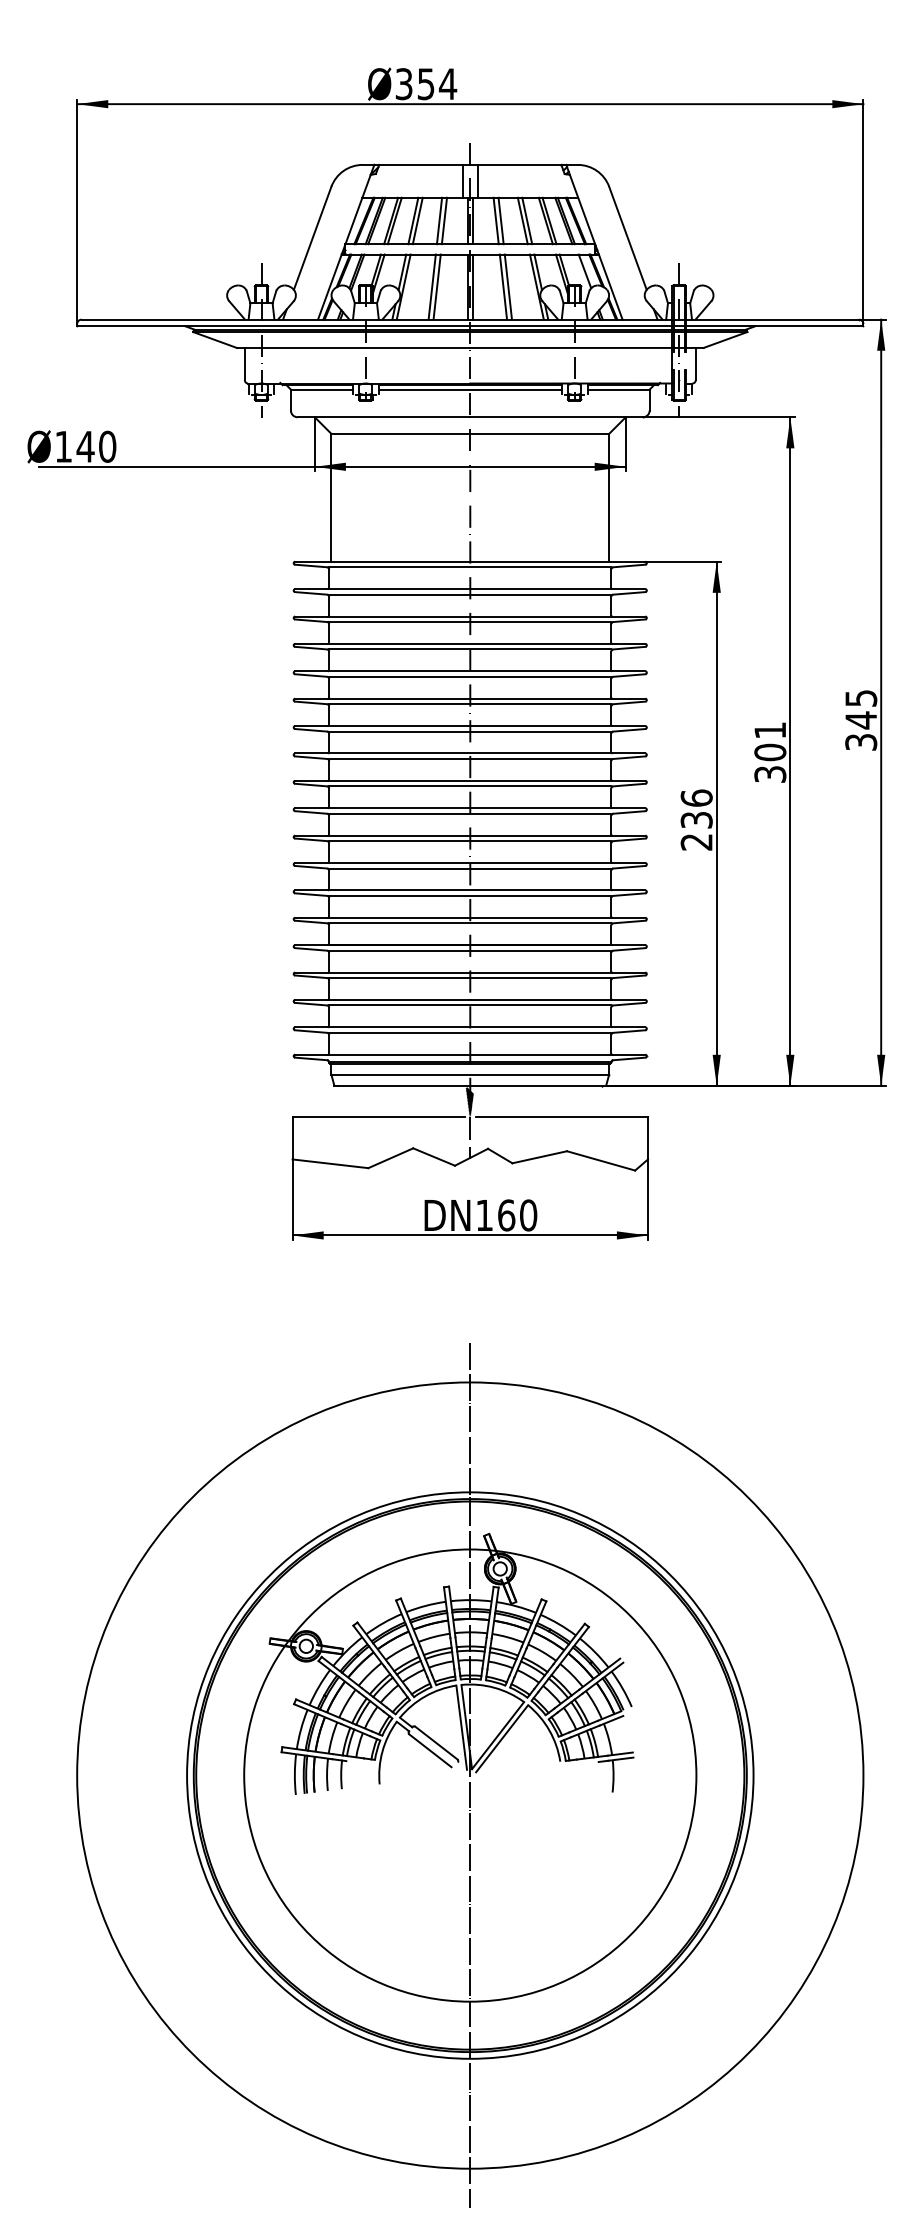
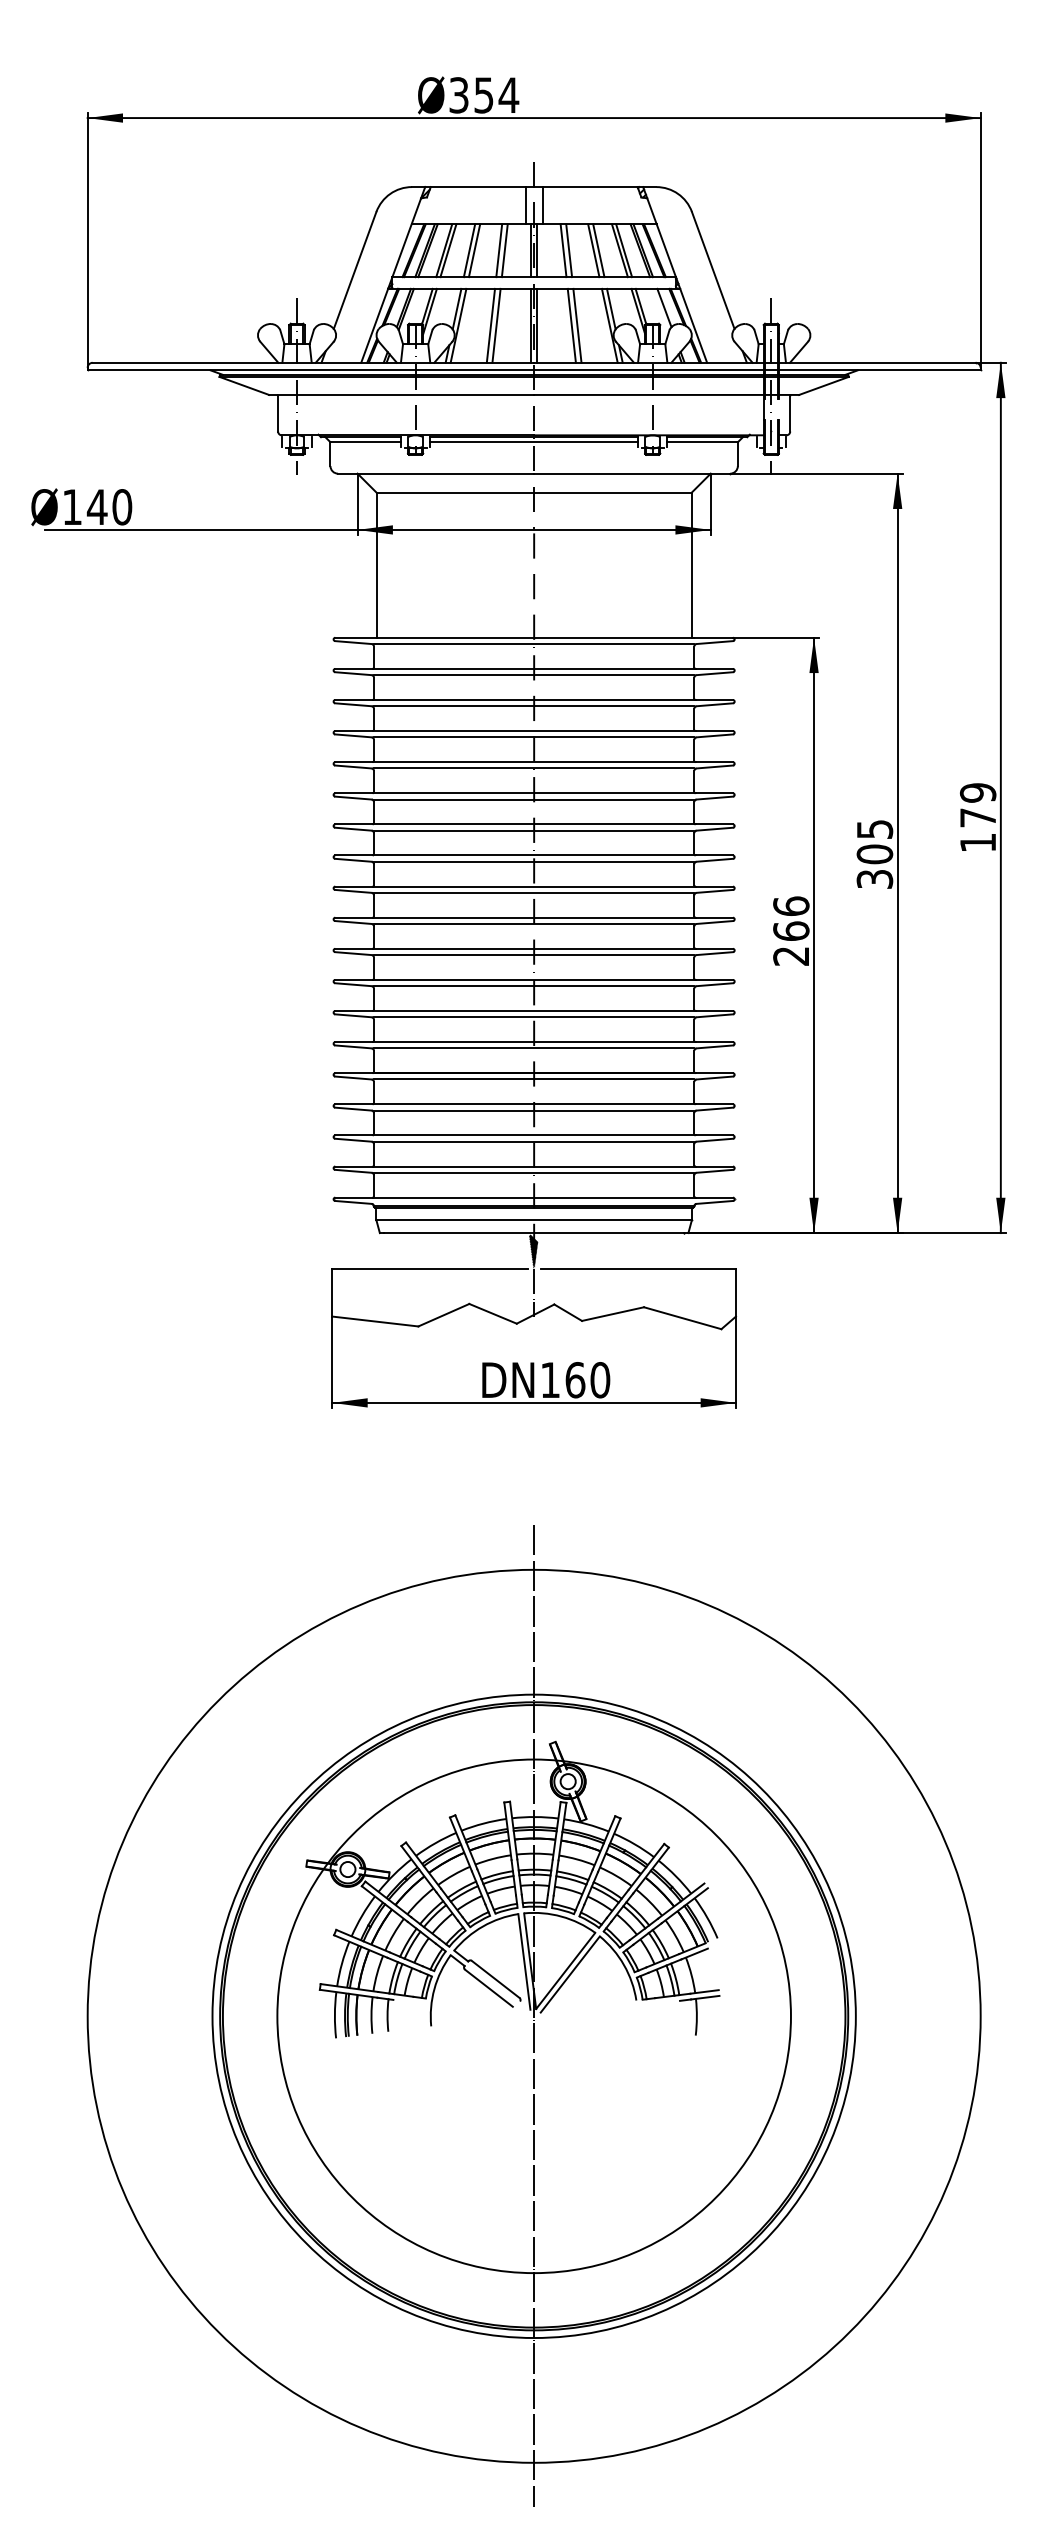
text: (860, 720) -> (977, 817), 345 -> 179
text: (770, 730) -> (875, 829), 301 -> 305
text: (696, 819) -> (791, 930), 236 -> 266

